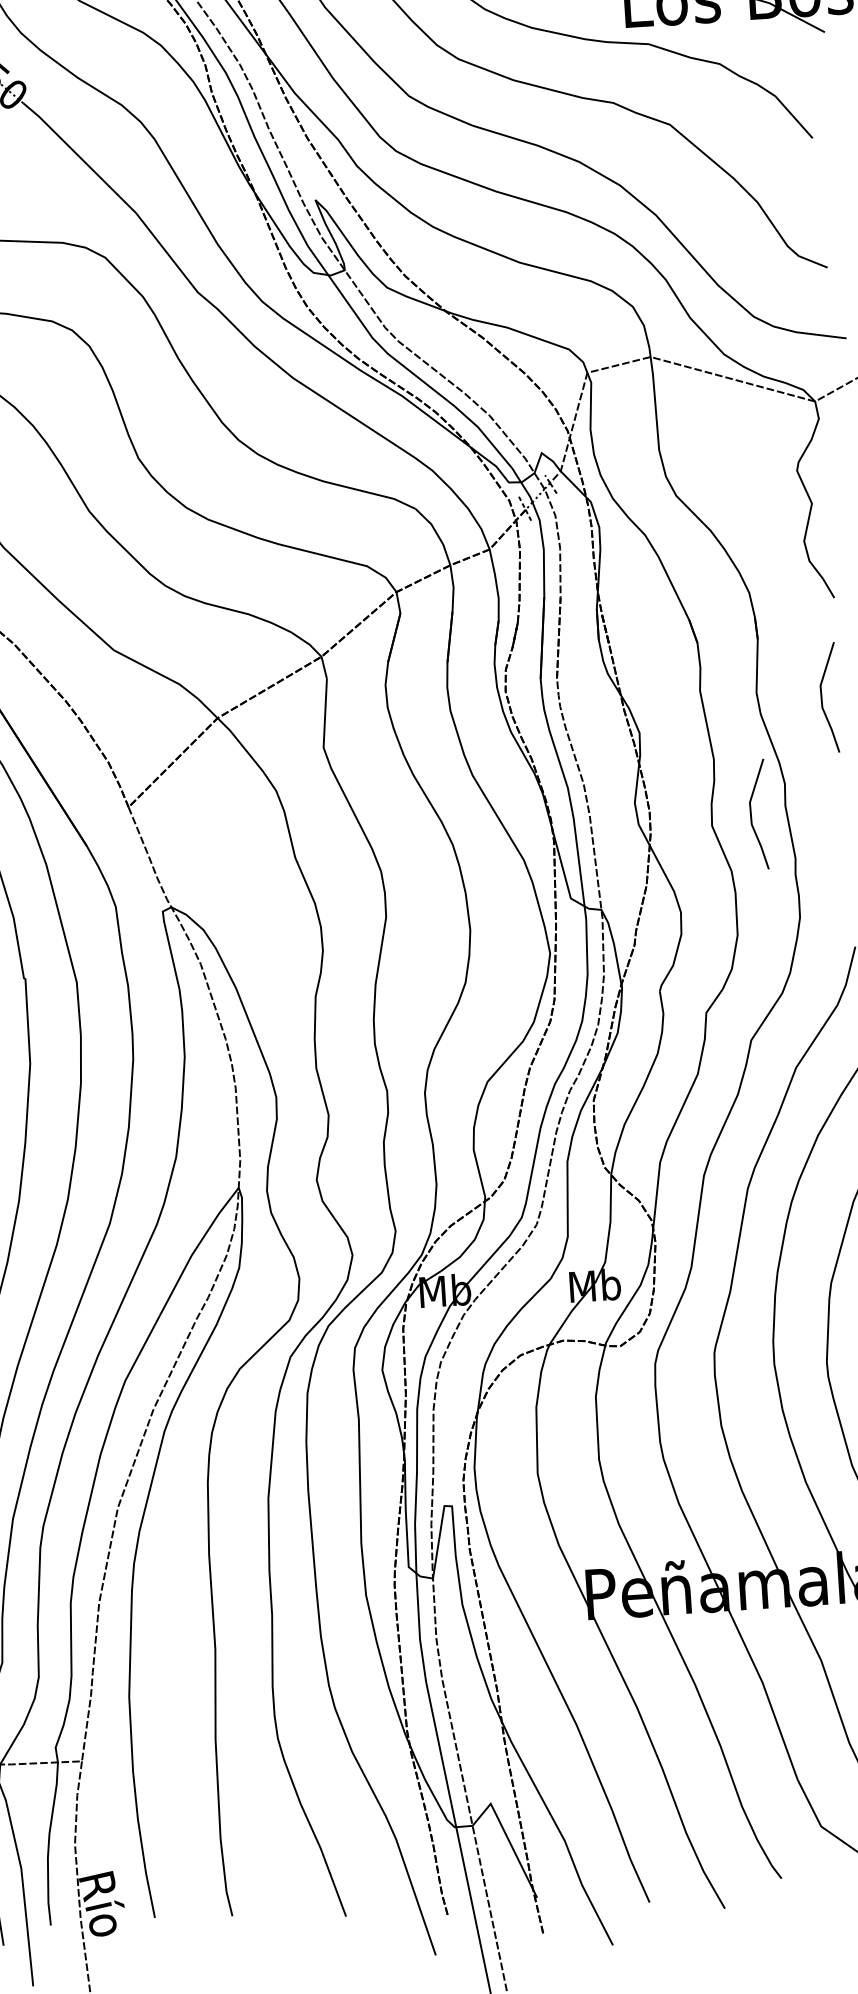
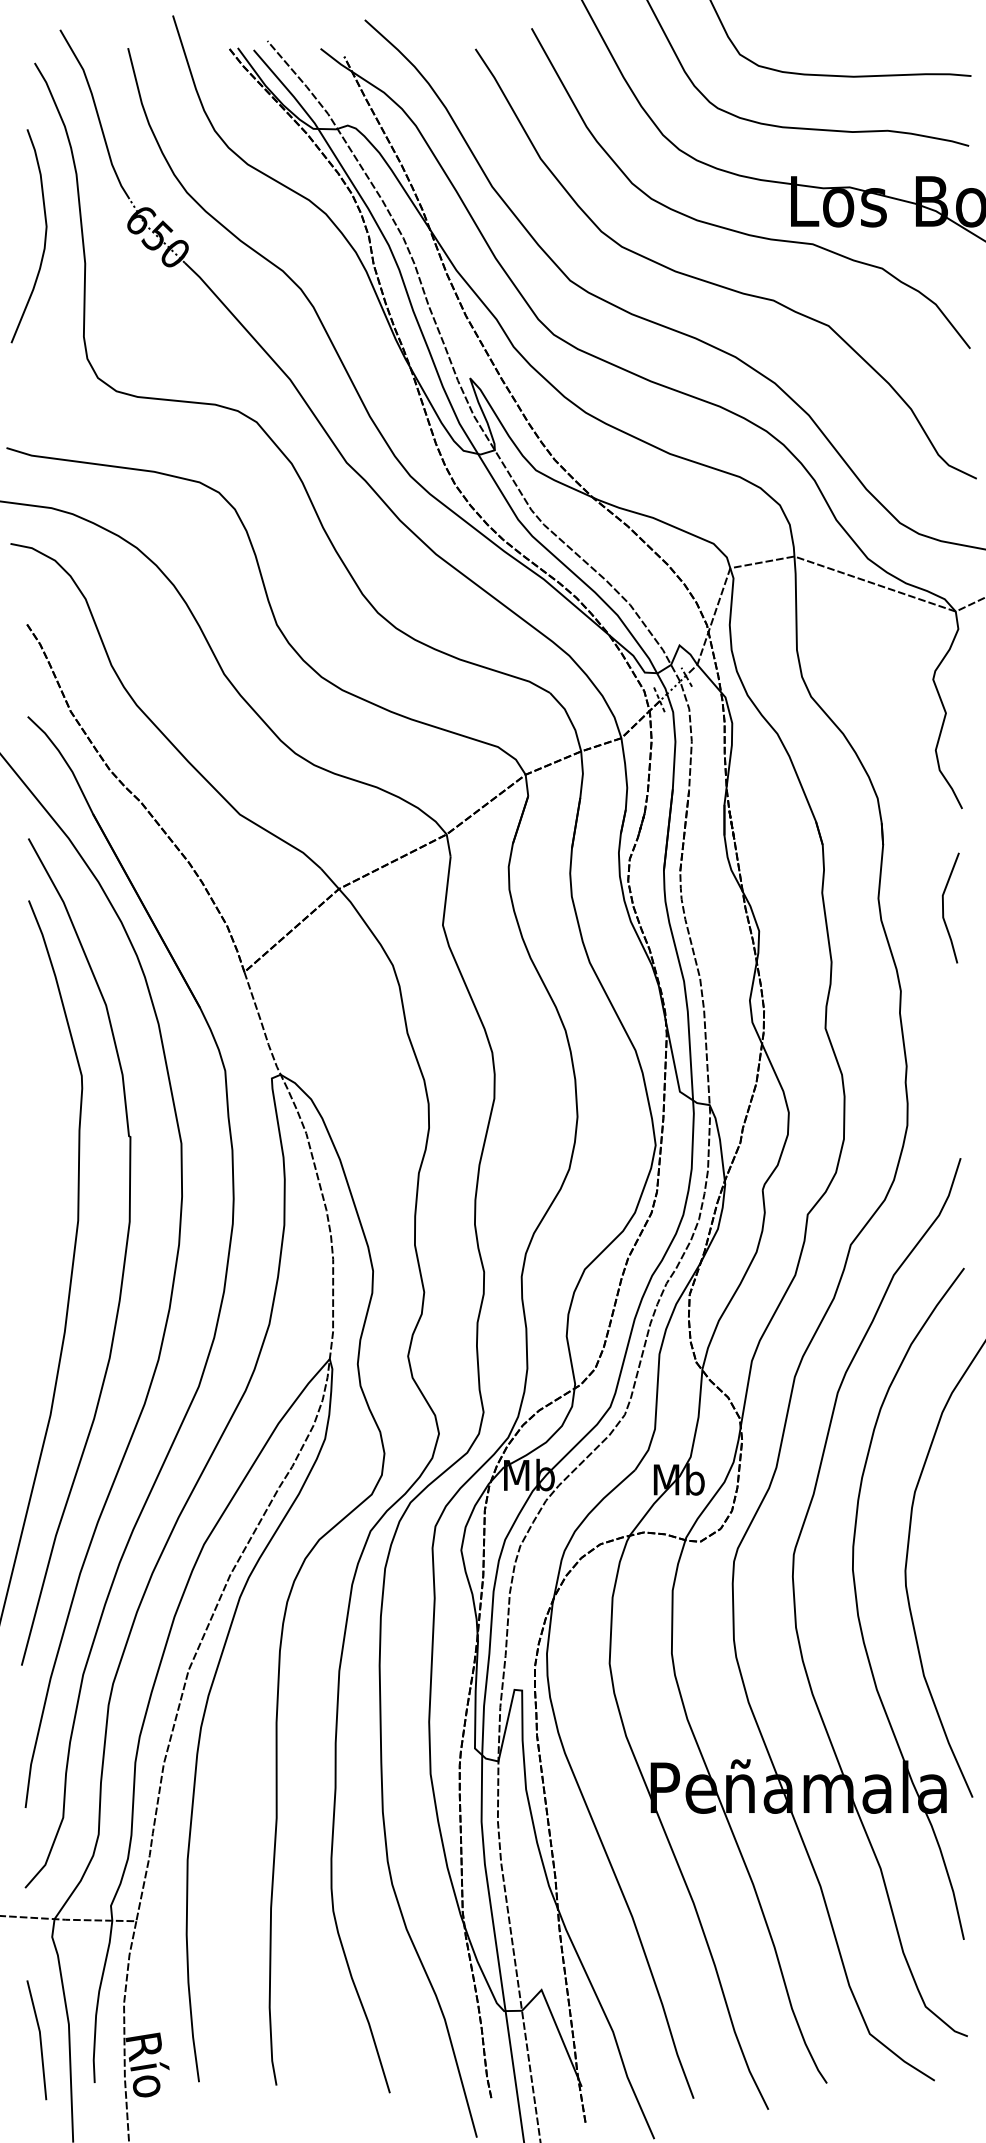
line: (751, 814) -> (865, 1019), removed

